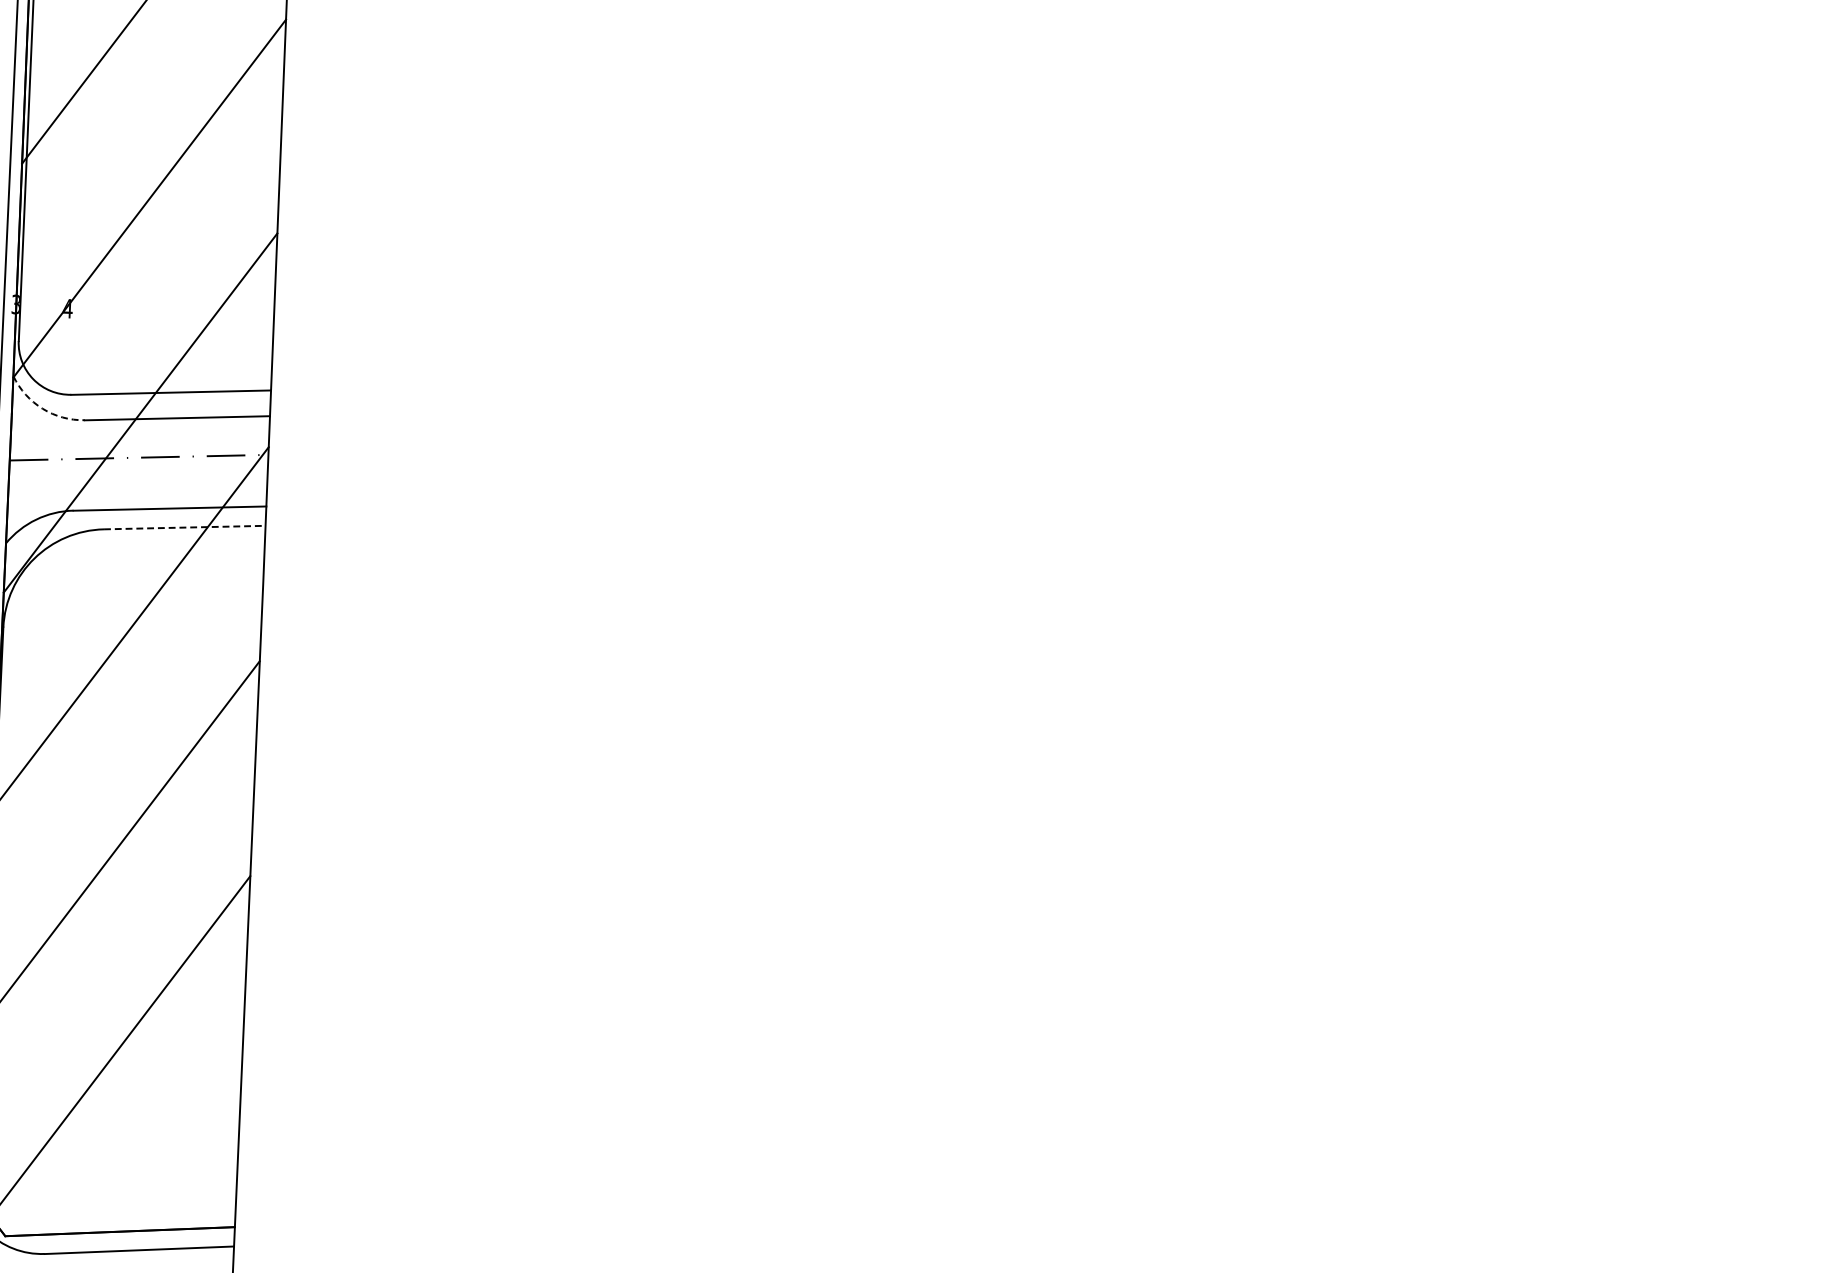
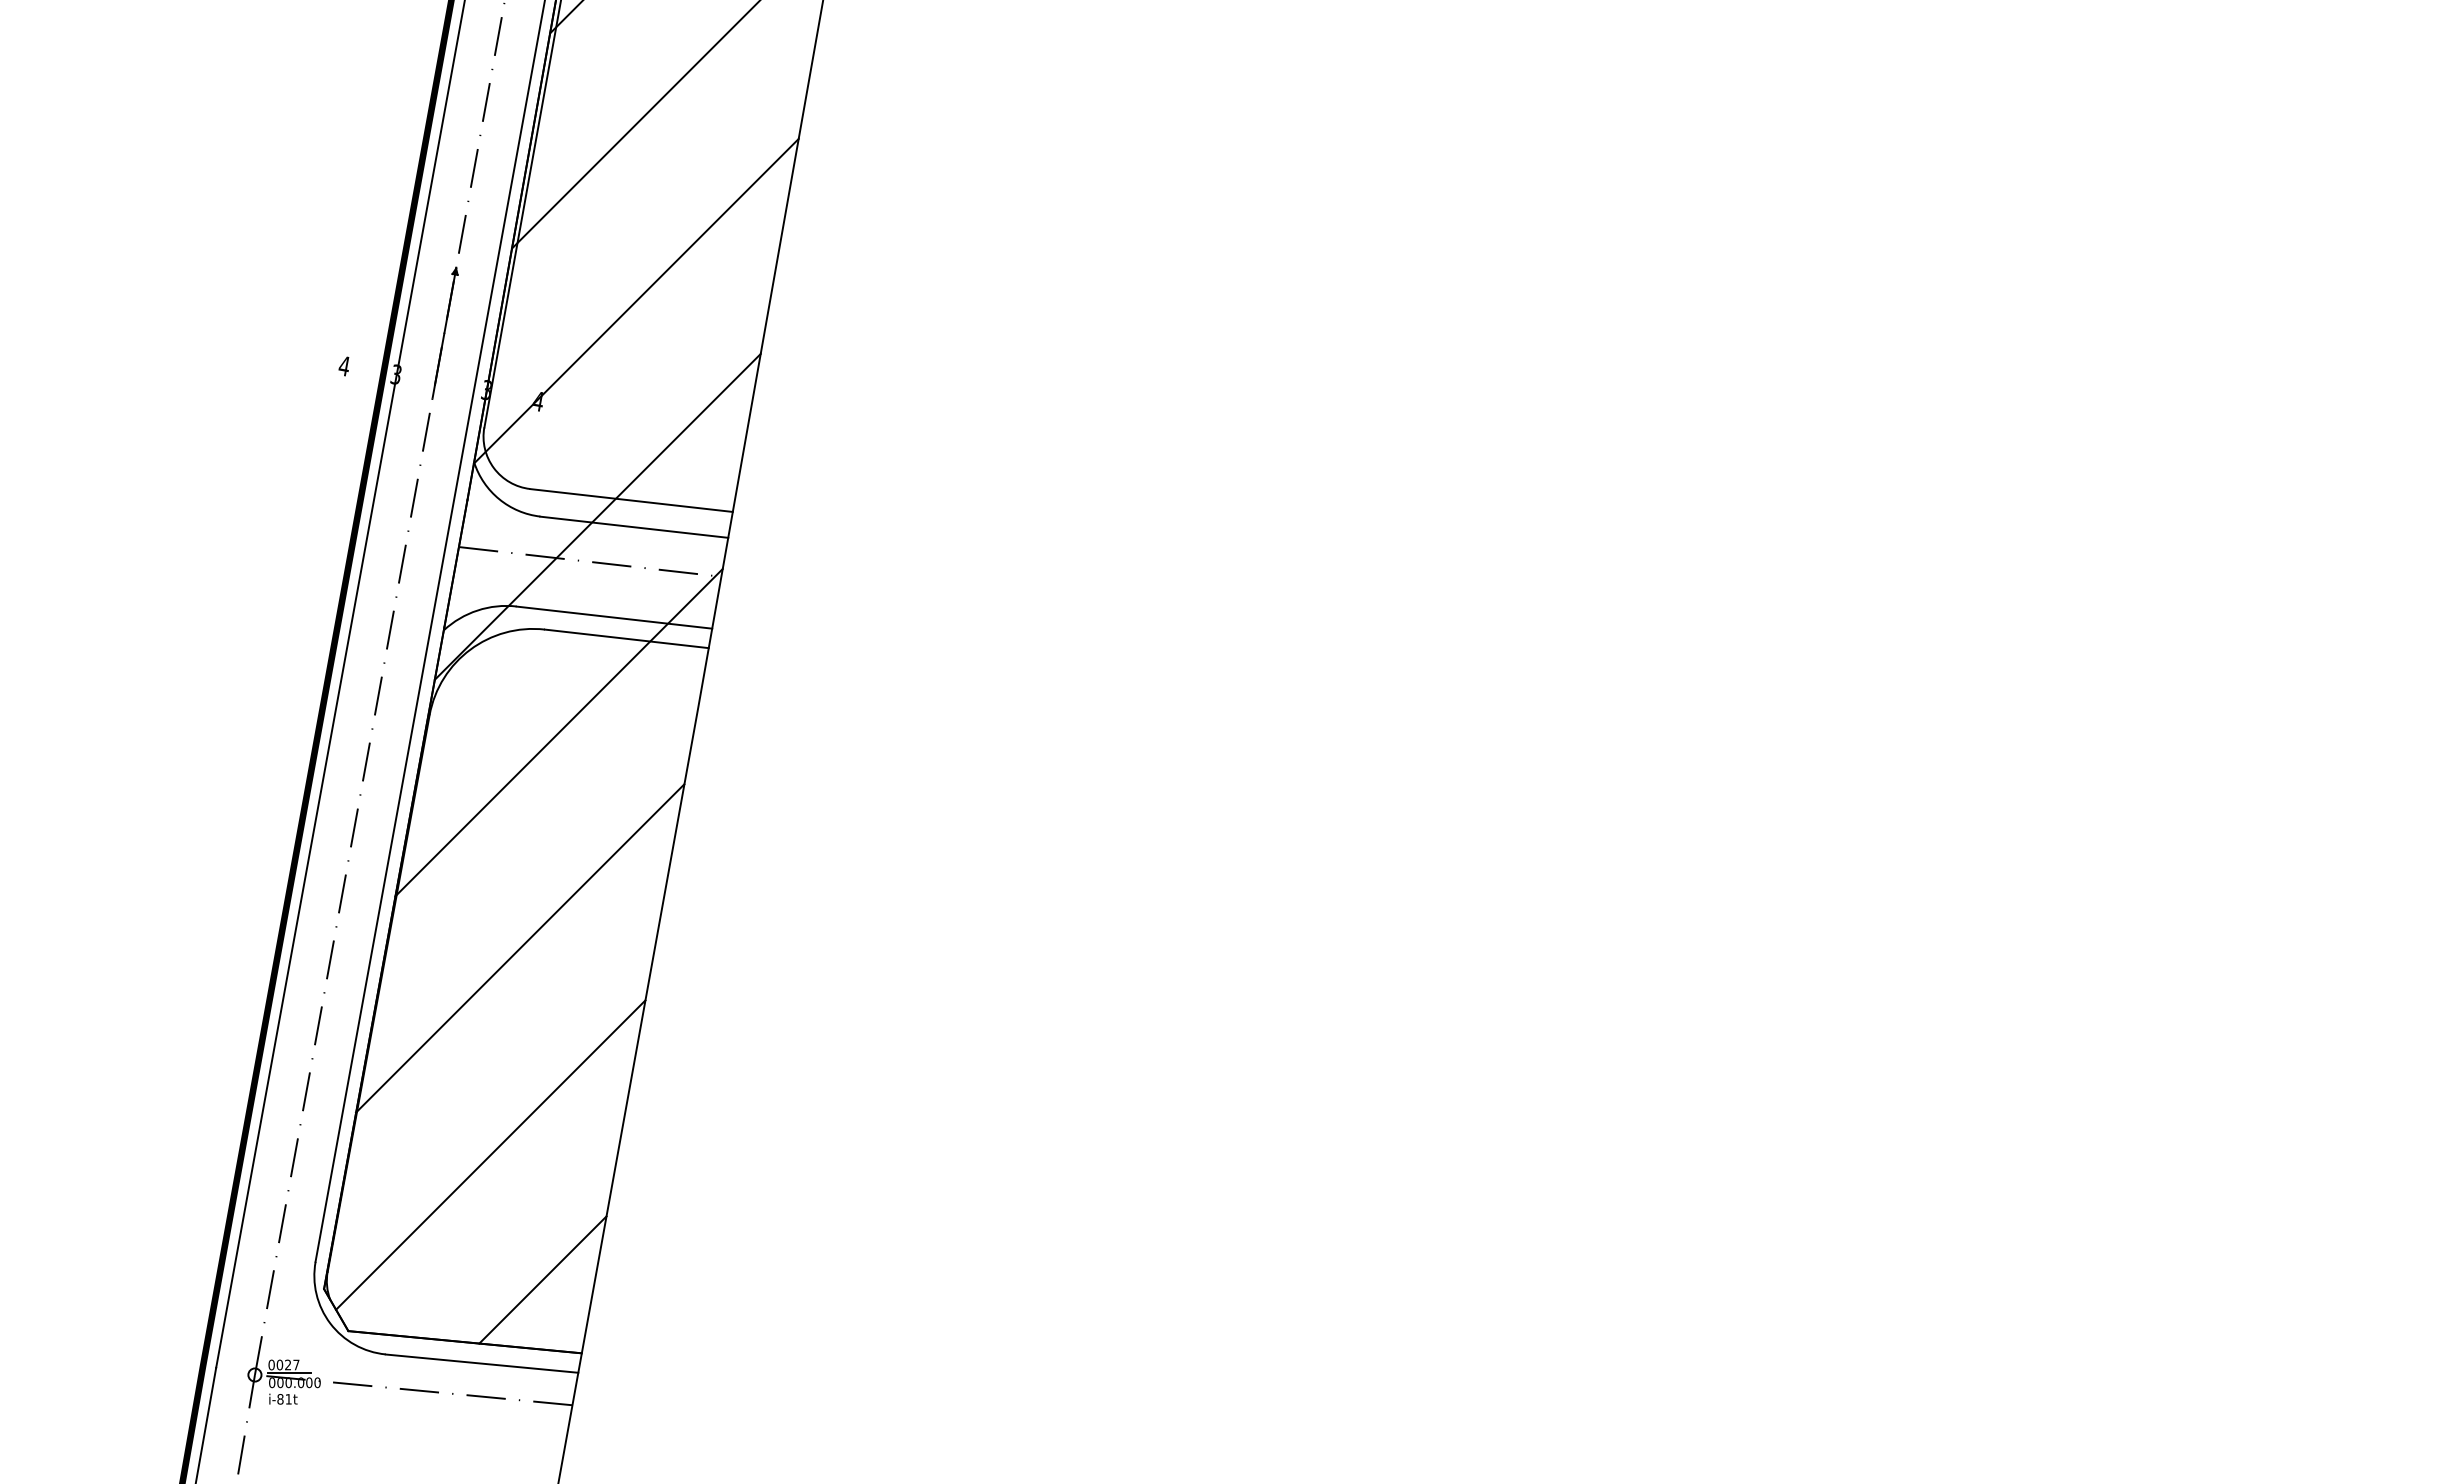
arc: (42, 409) -> (499, 499), dashed -> solid
line: (185, 527) -> (627, 638), dashed -> solid
line: (187, 1160) -> (542, 1279), added

